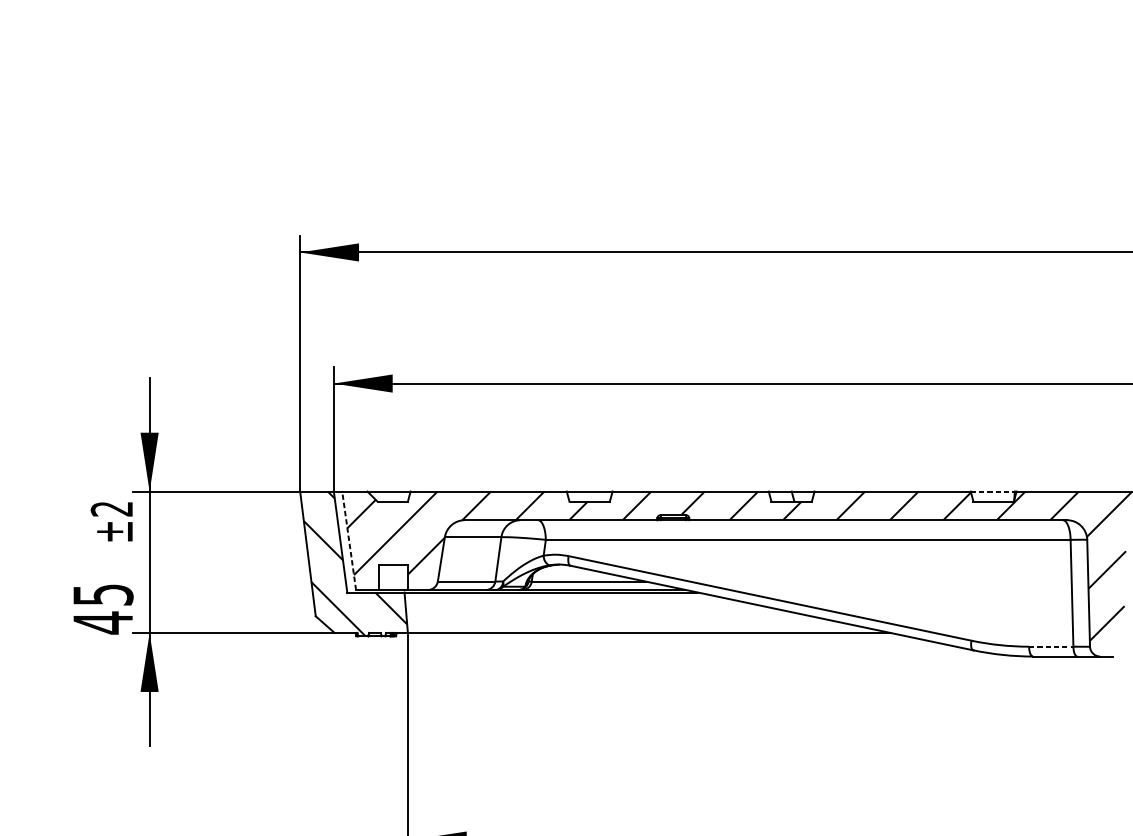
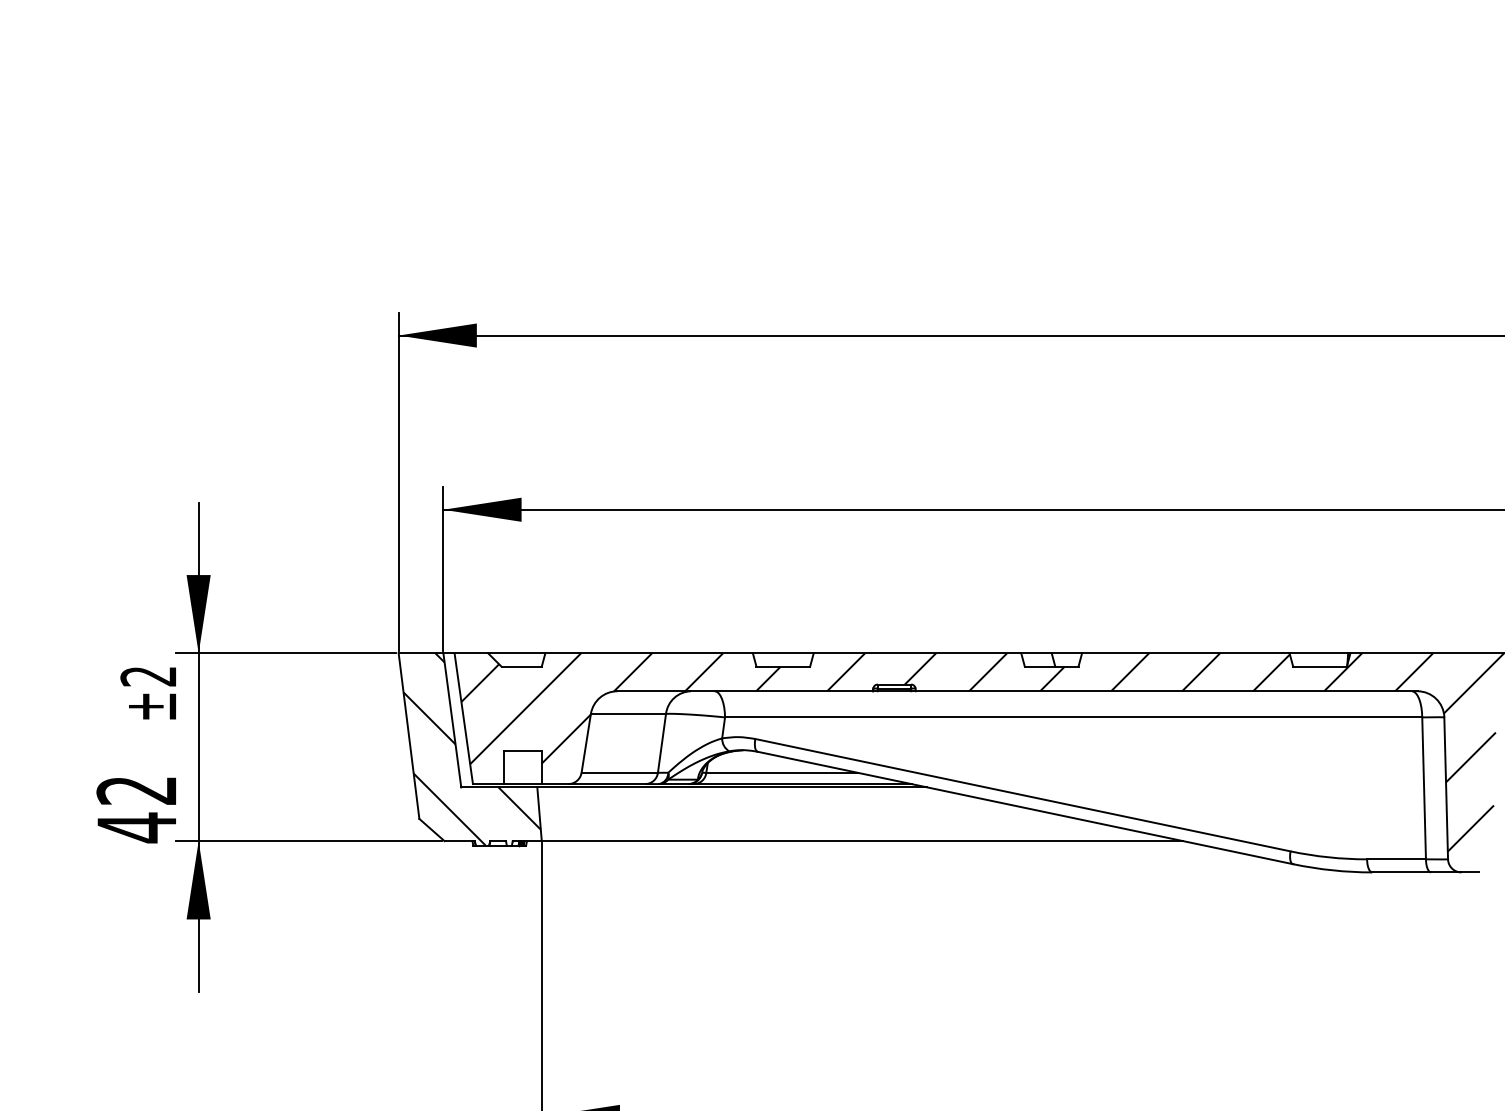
line: (993, 491) -> (1319, 653), dashed -> solid
line: (348, 540) -> (463, 718), dashed -> solid
text: (102, 594) -> (136, 790), 45 -> 42
line: (1051, 646) -> (1397, 859), dashed -> solid

